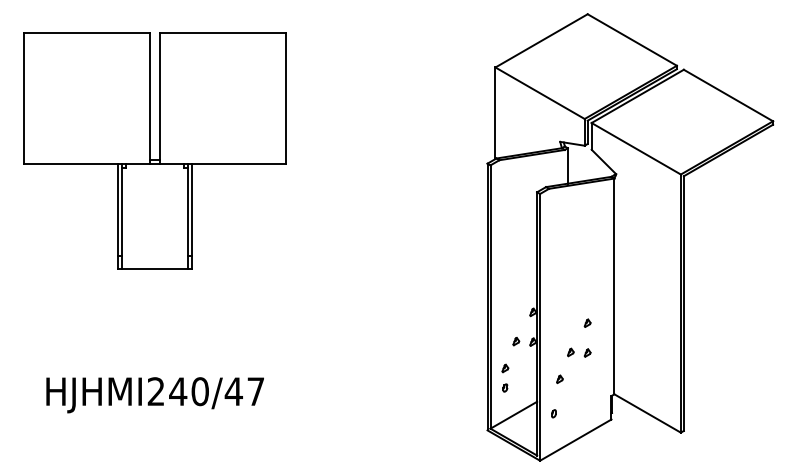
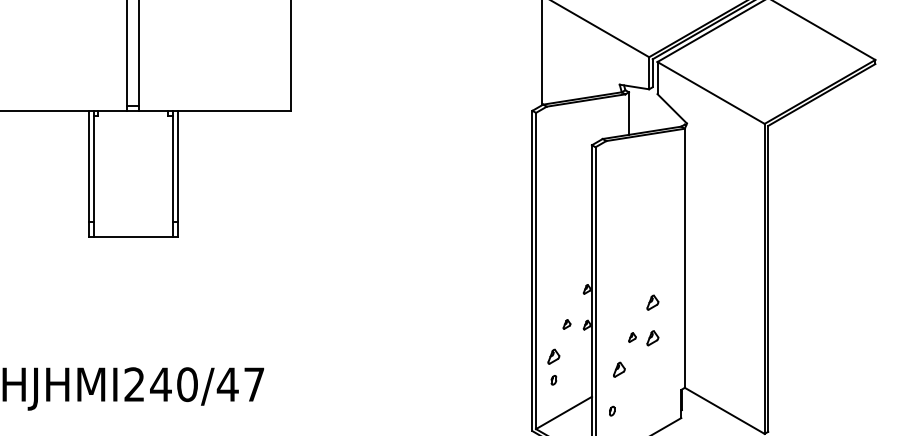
part: (587, 322) -> (652, 301), size x1.6
part: (587, 352) -> (652, 337), size x1.6
part: (505, 368) -> (554, 356), size x1.6
part: (559, 379) -> (618, 370), size x1.6

